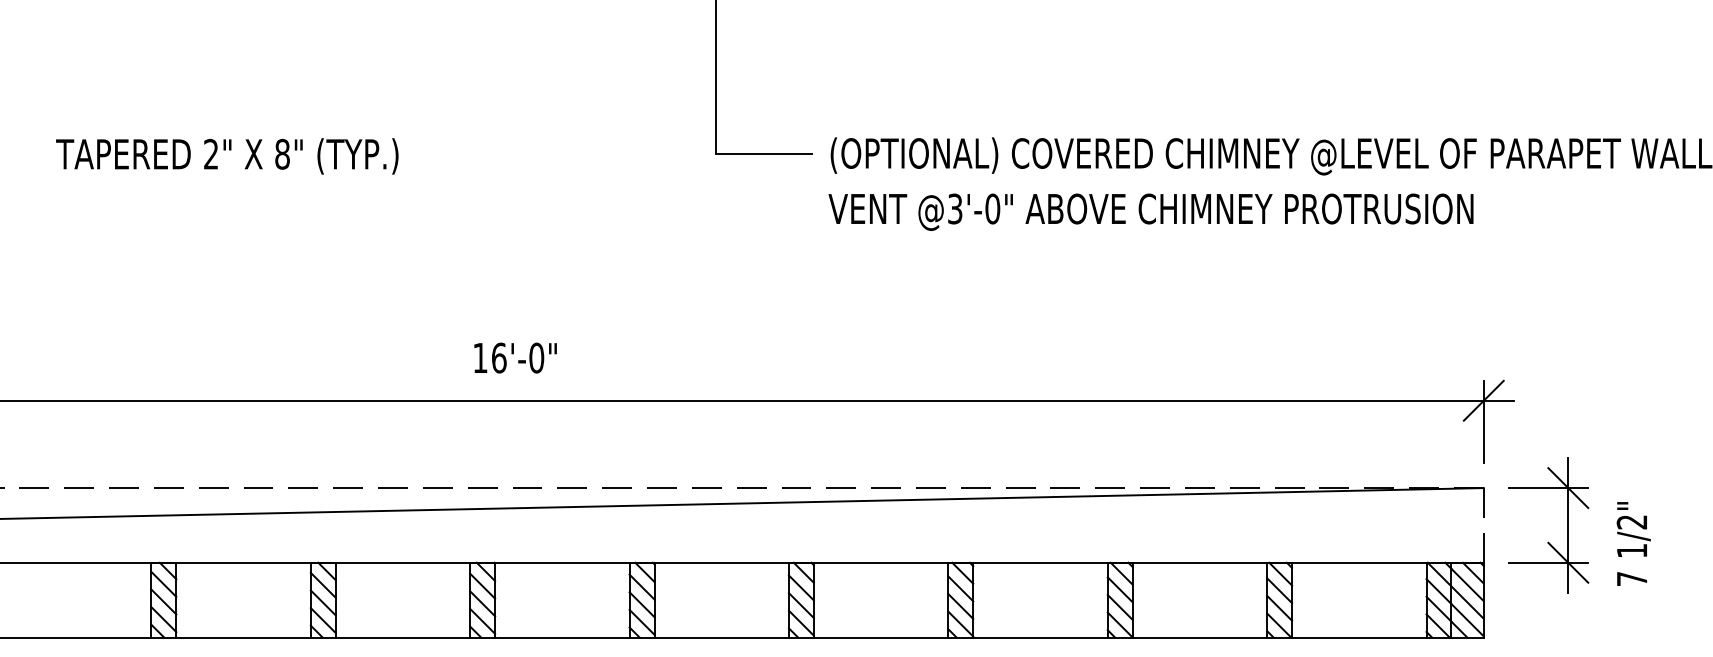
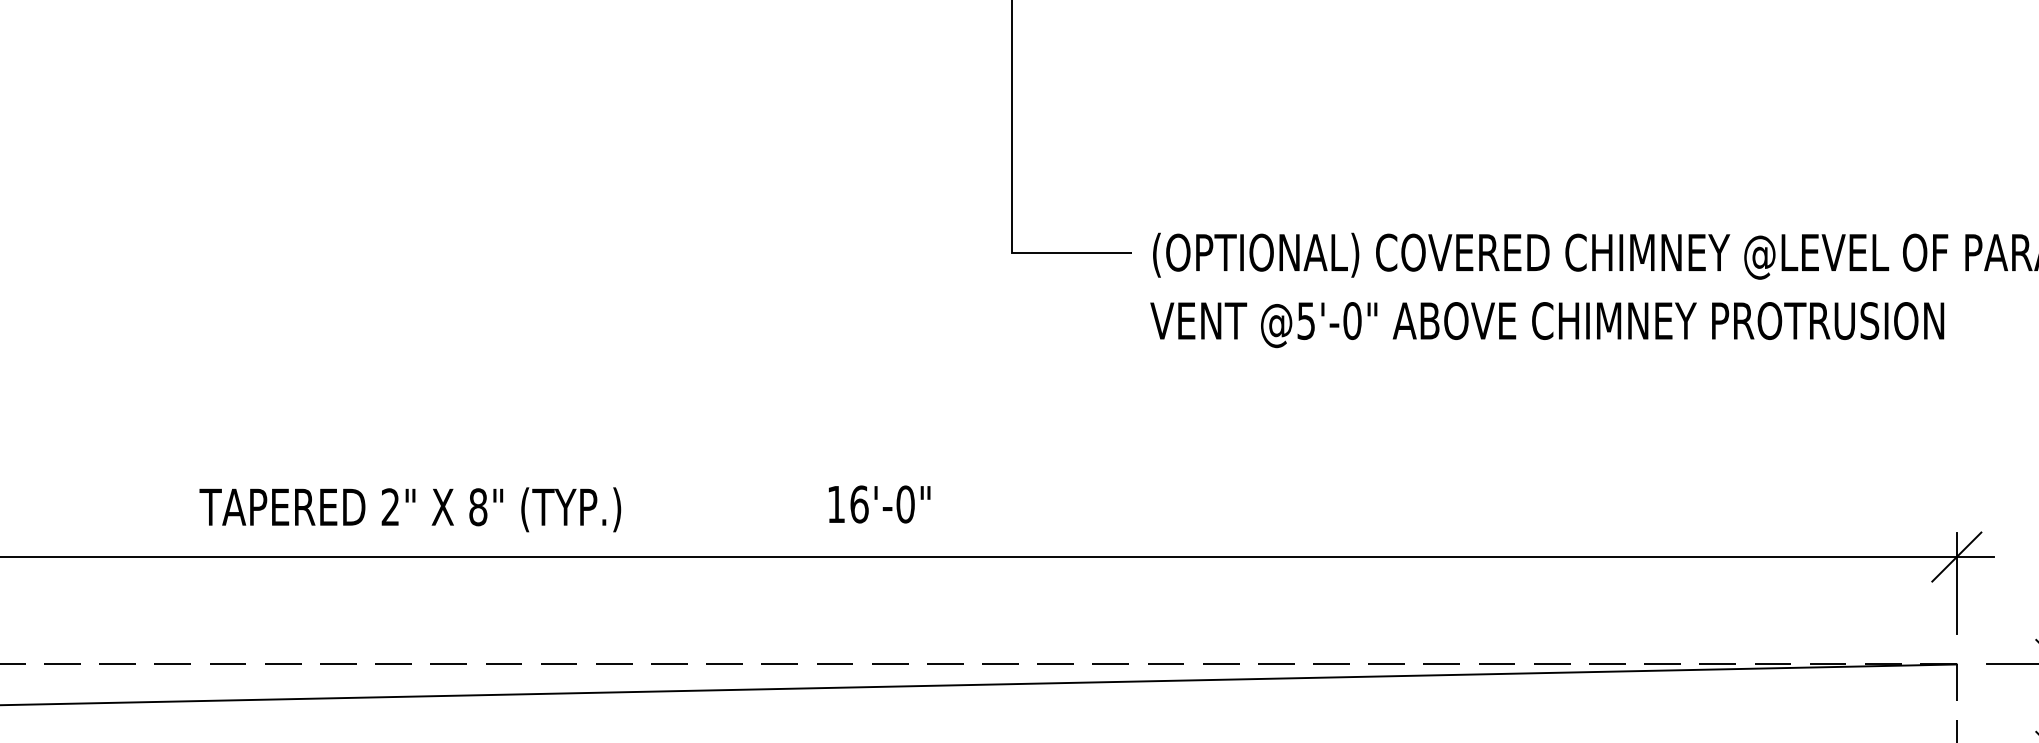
text: (227, 156) -> (410, 509), moved
text: (955, 208) -> (1306, 320), @3'-0" -> @5'-0"
text: (515, 357) -> (879, 503), moved

